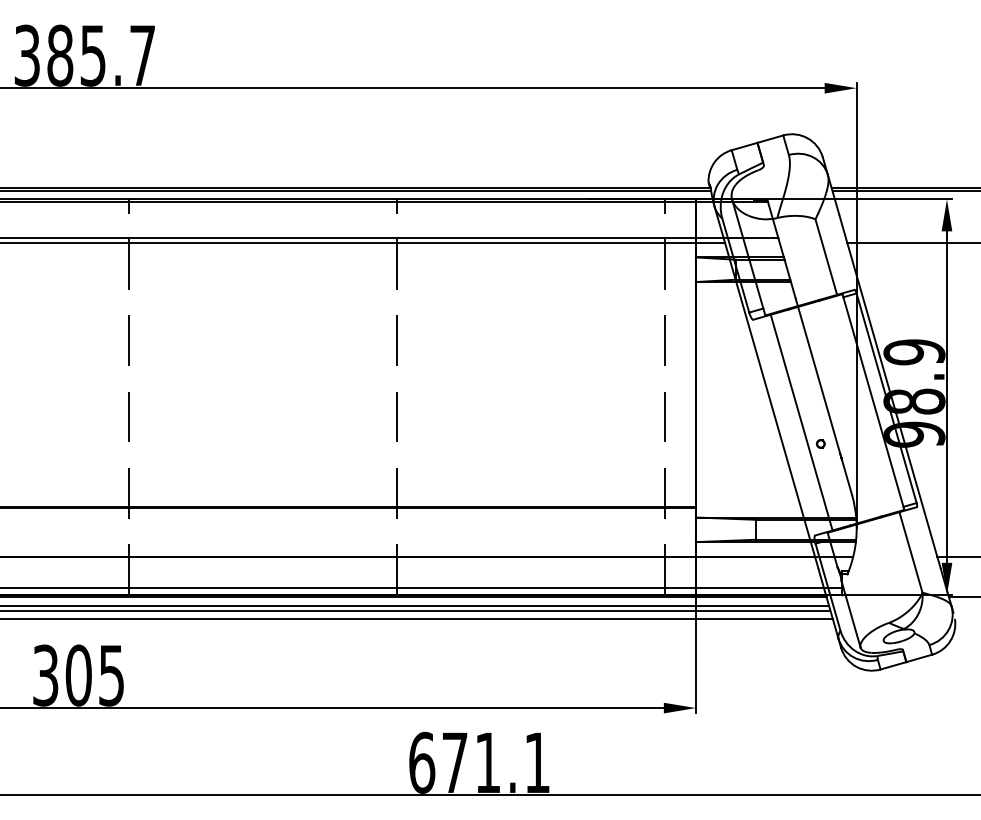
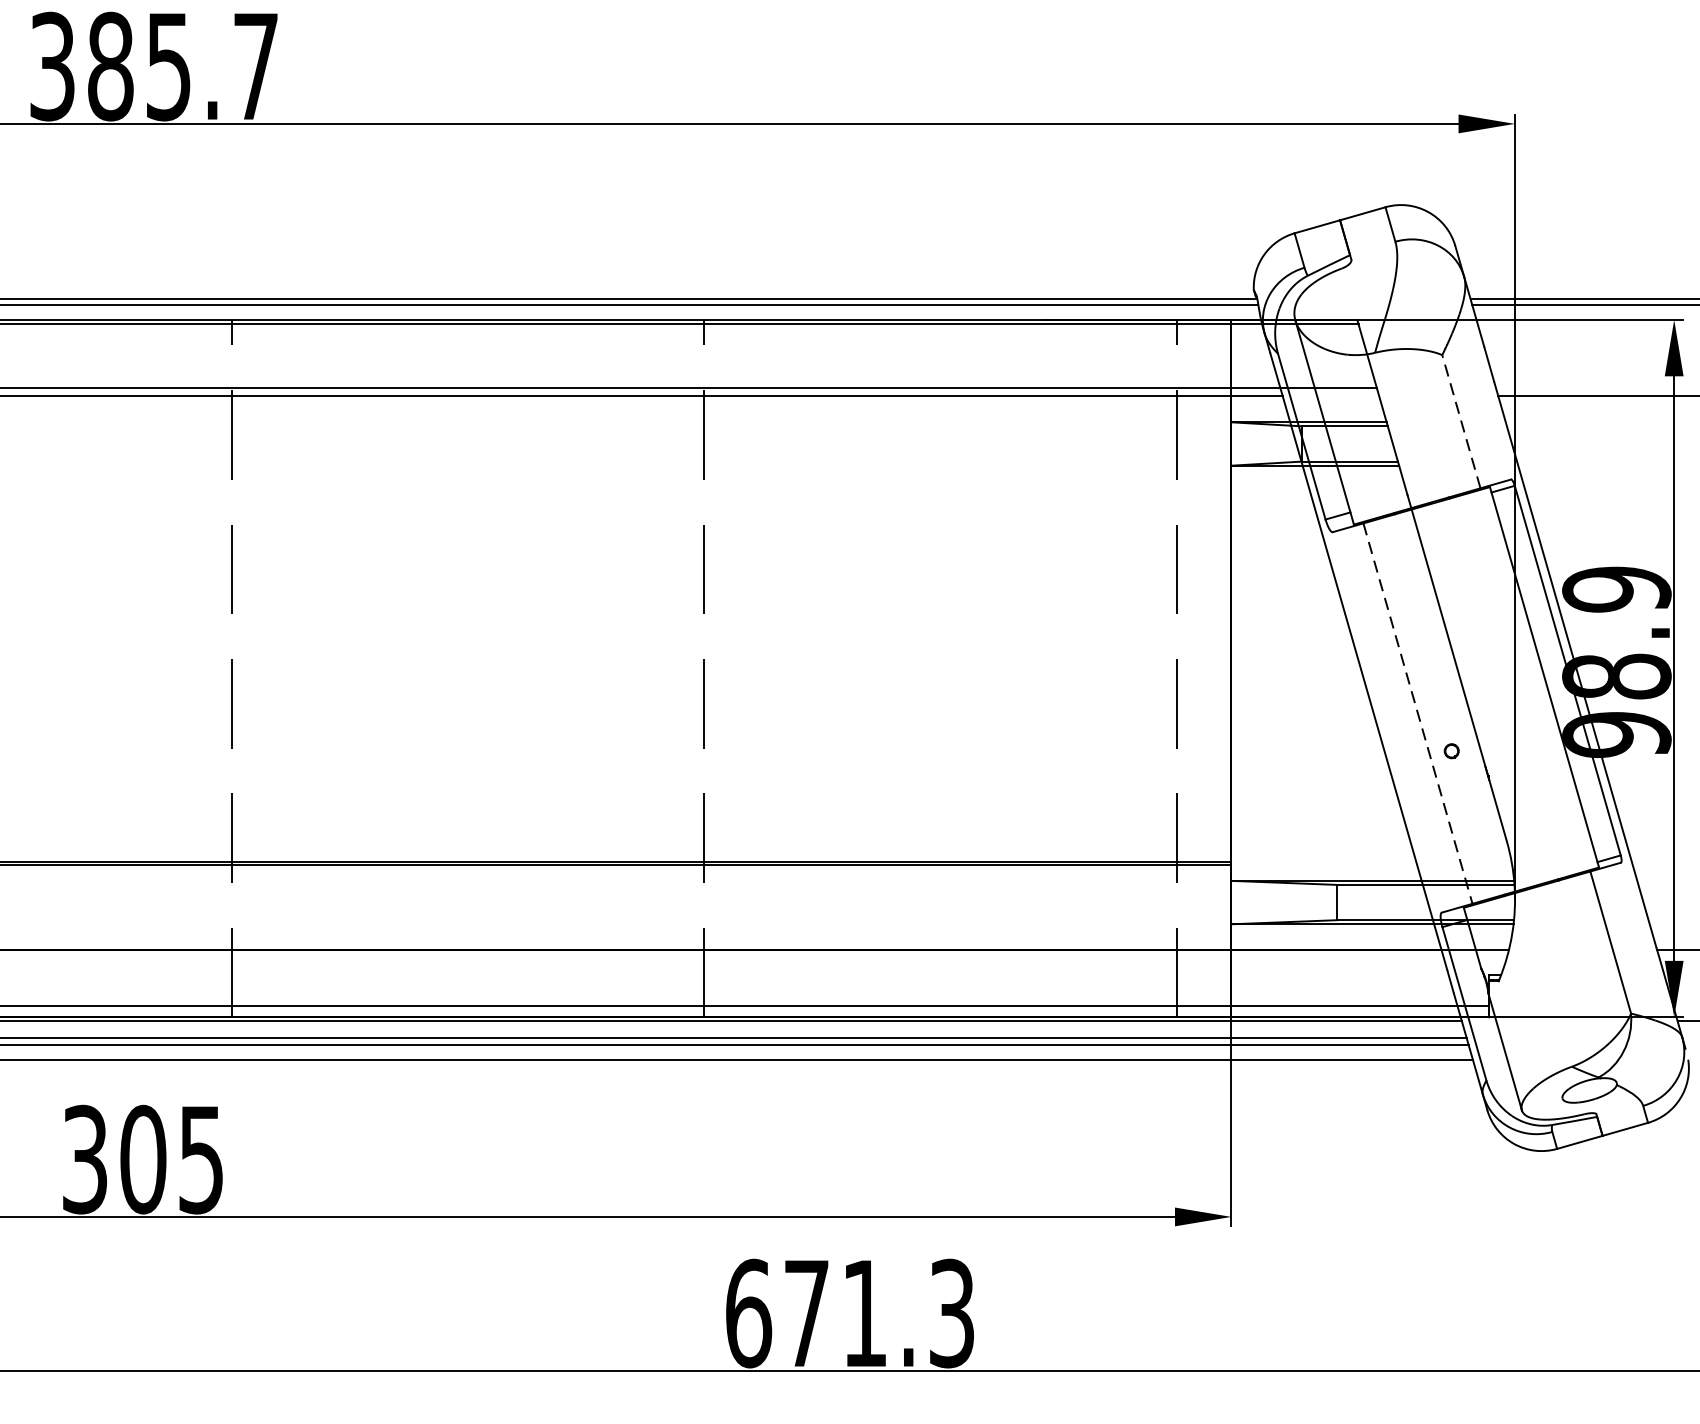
line: (826, 256) -> (1461, 420), solid -> dashed
line: (801, 423) -> (1417, 715), solid -> dashed
text: (537, 762) -> (952, 1312), 671.1 -> 671.3

